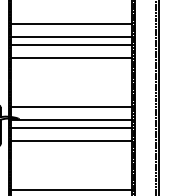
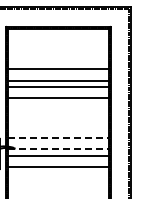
line: (72, 107) -> (59, 138), solid -> dashed
line: (72, 120) -> (59, 149), solid -> dashed

